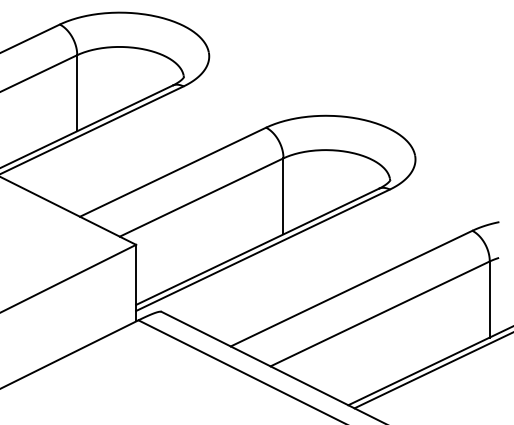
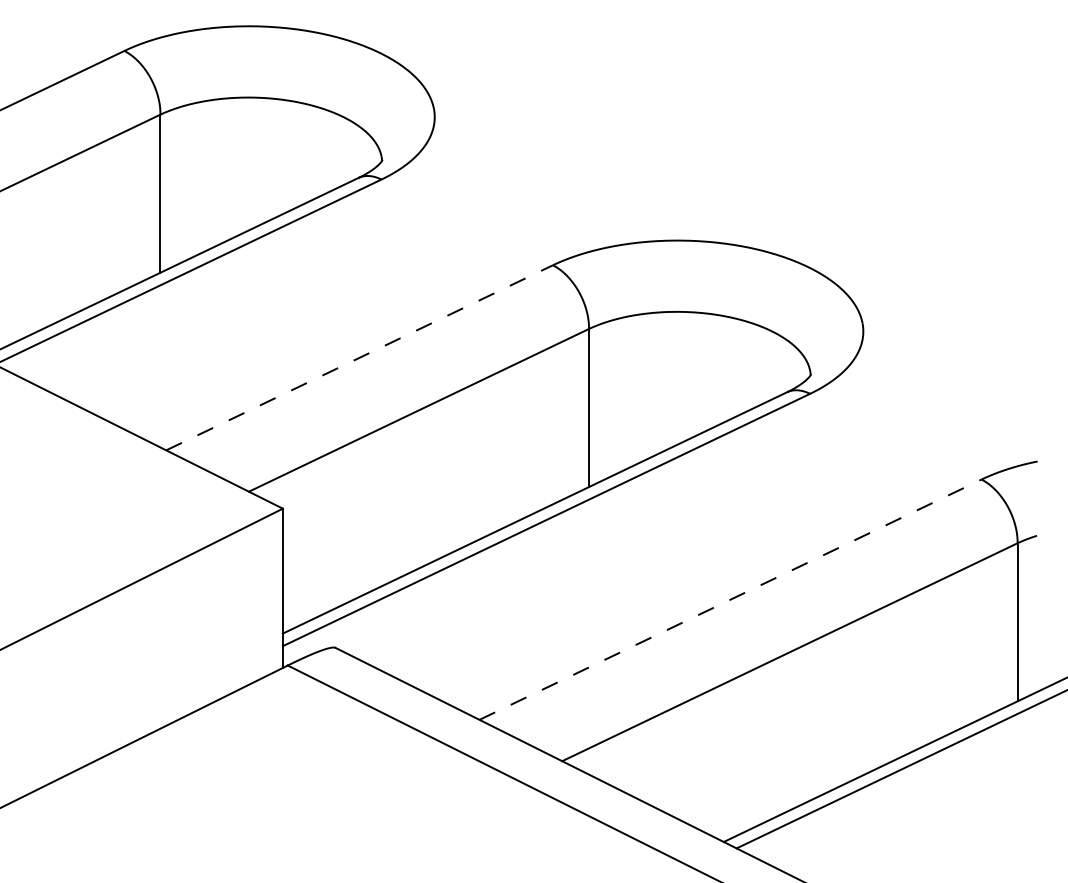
line: (173, 172) -> (360, 358), solid -> dashed
line: (351, 288) -> (730, 599), solid -> dashed

